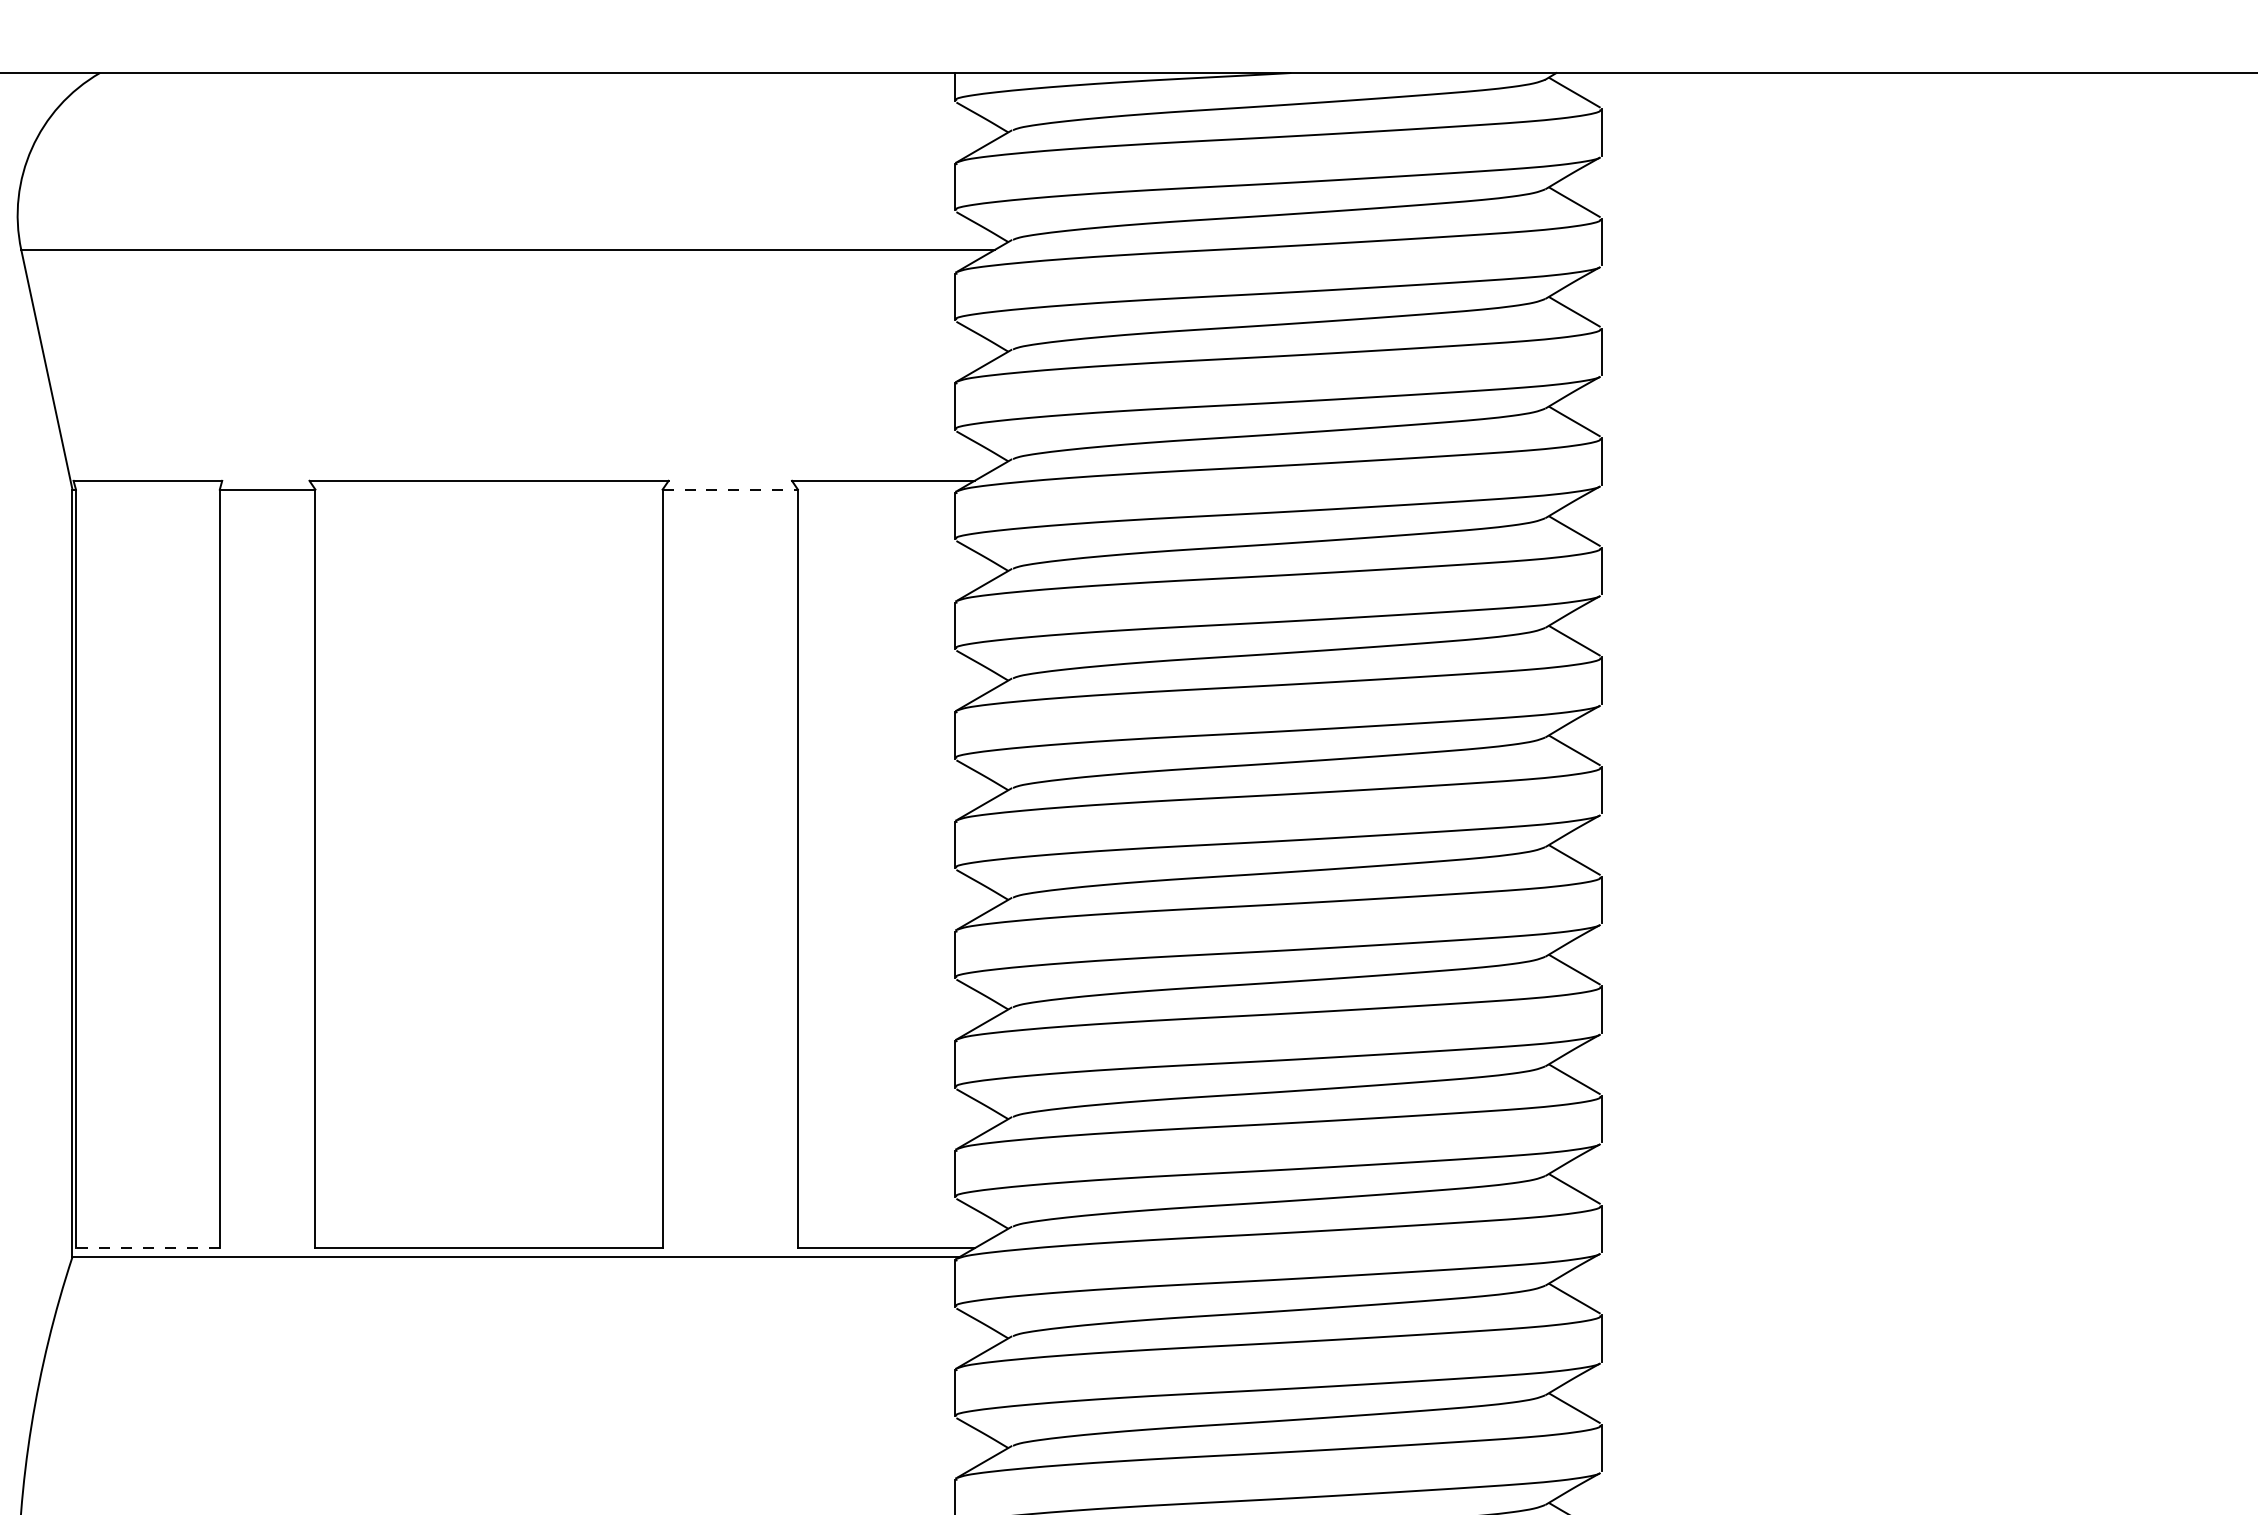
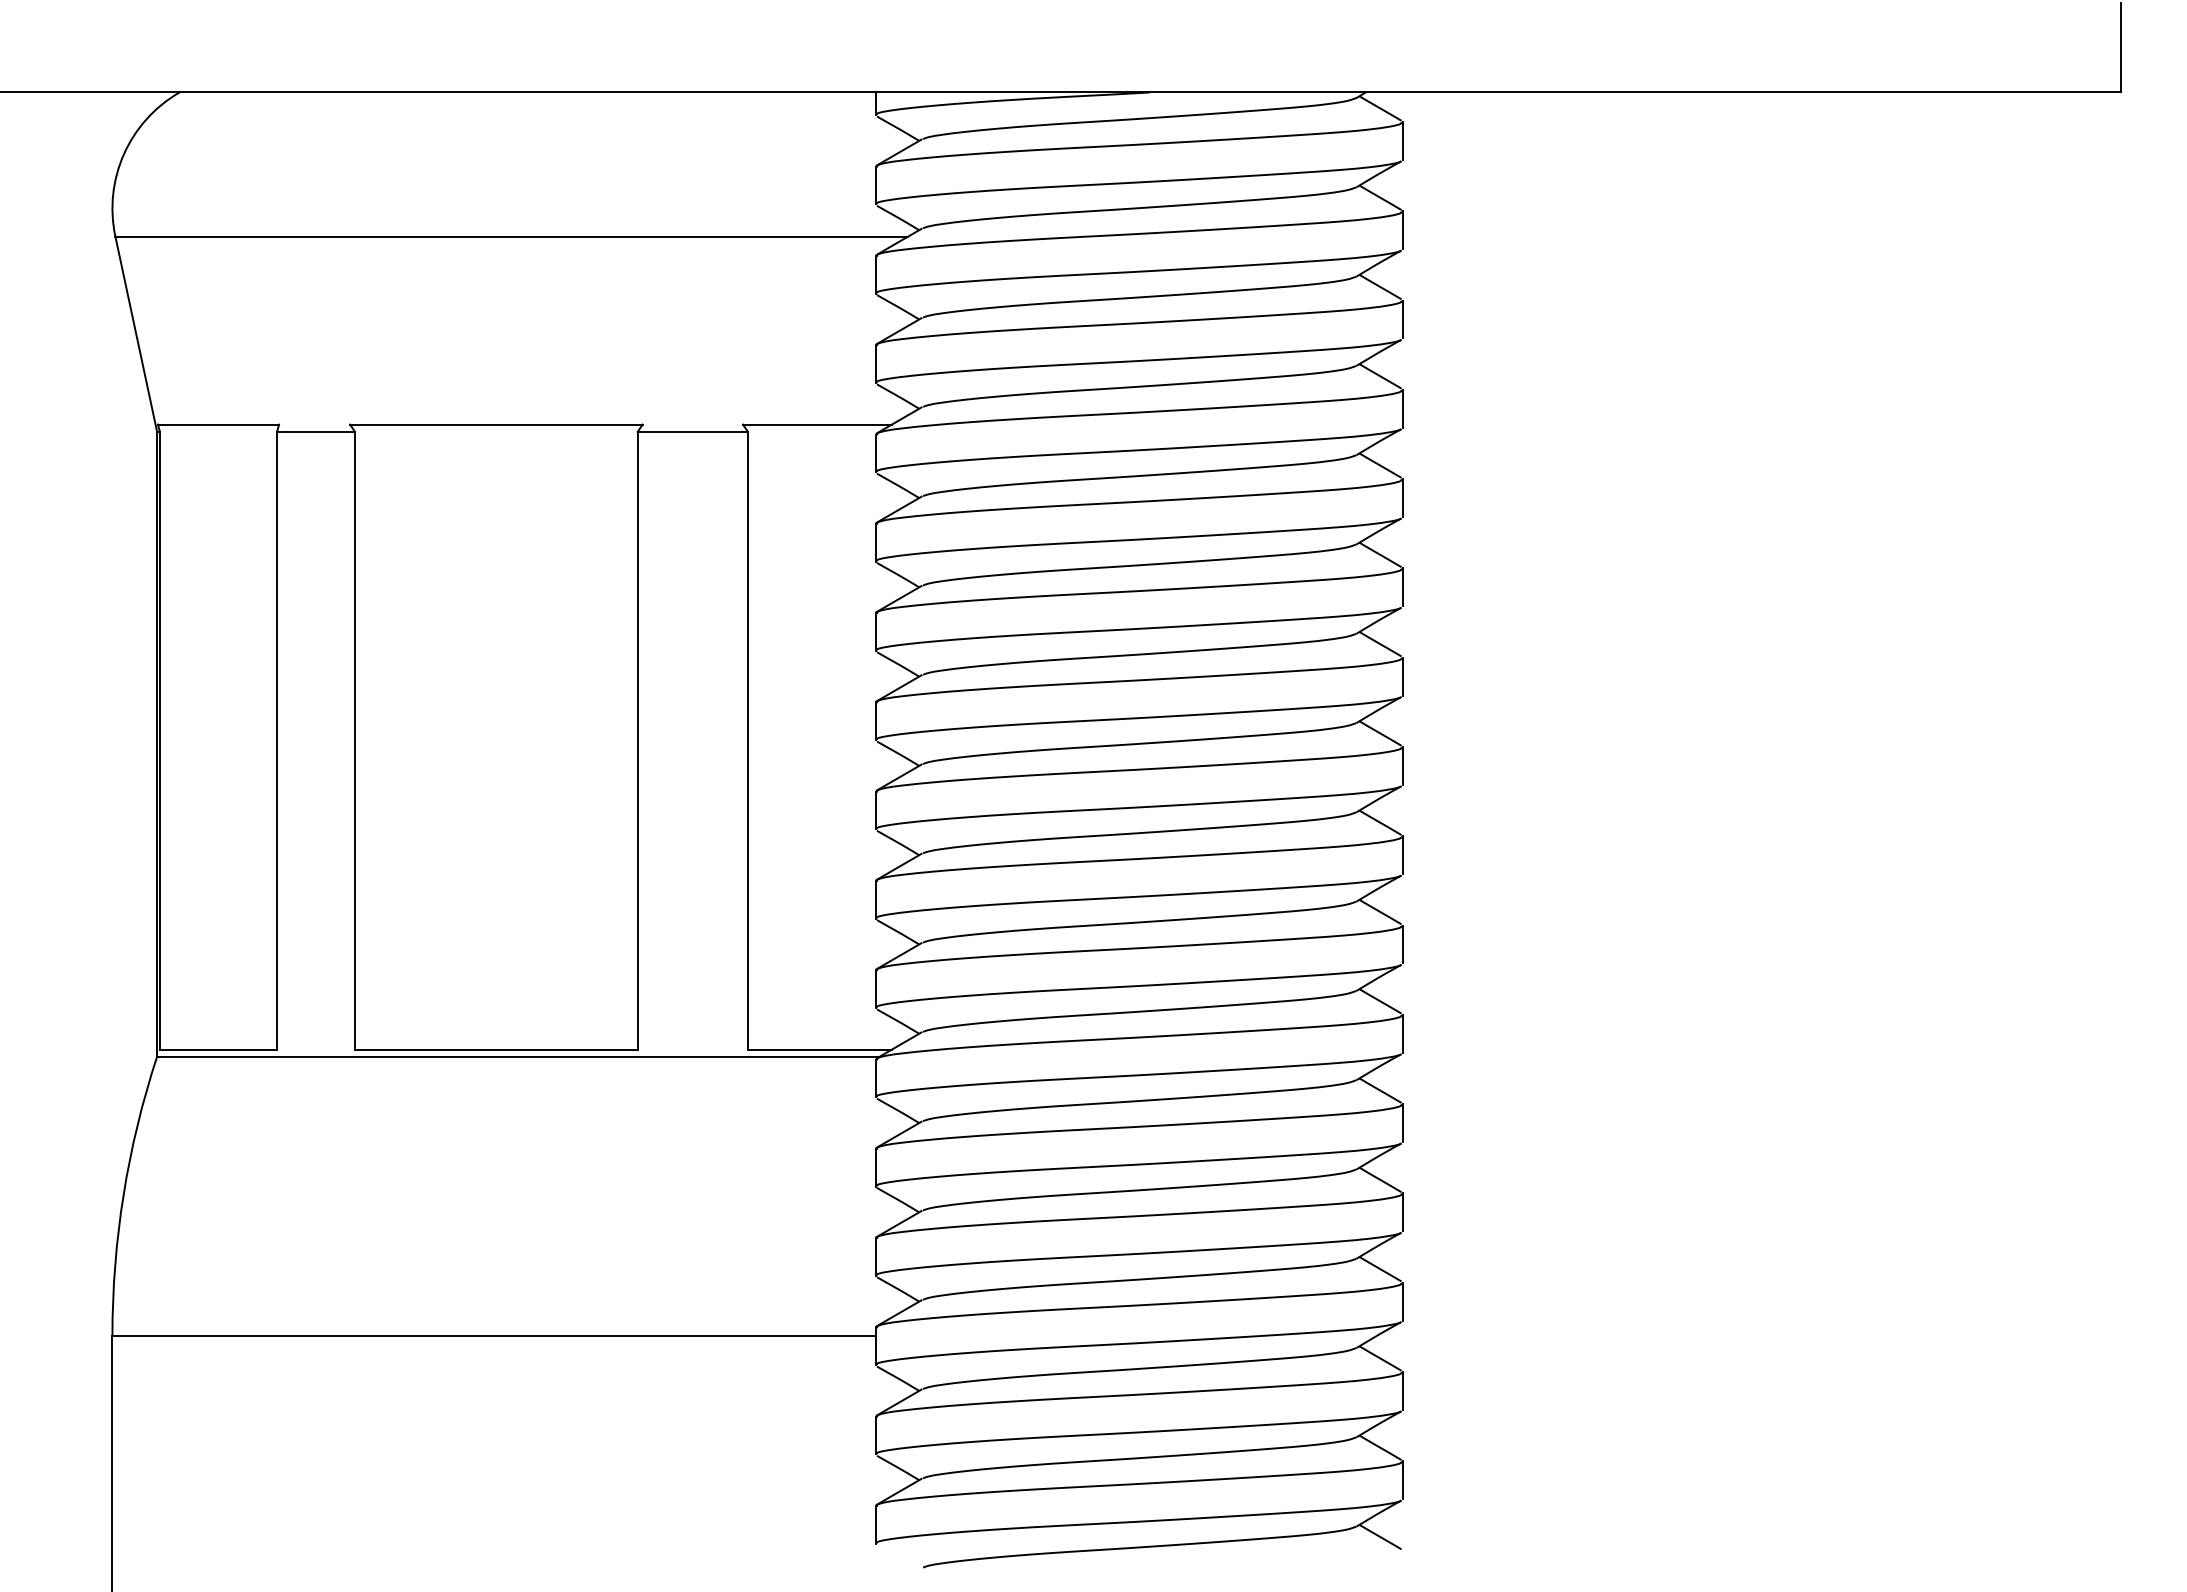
line: (731, 489) -> (693, 431), dashed -> solid
line: (147, 1248) -> (218, 1049), dashed -> solid

